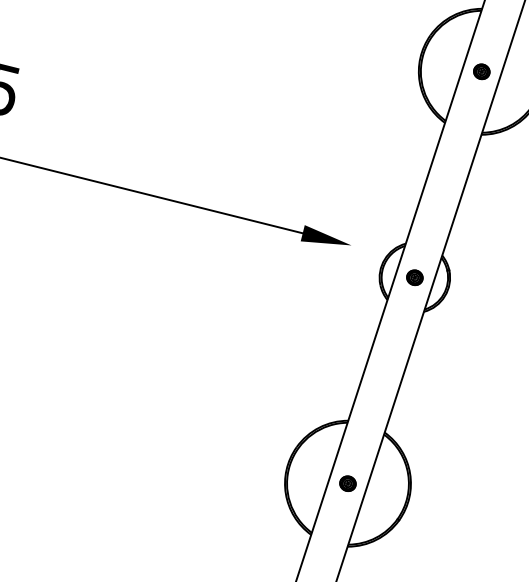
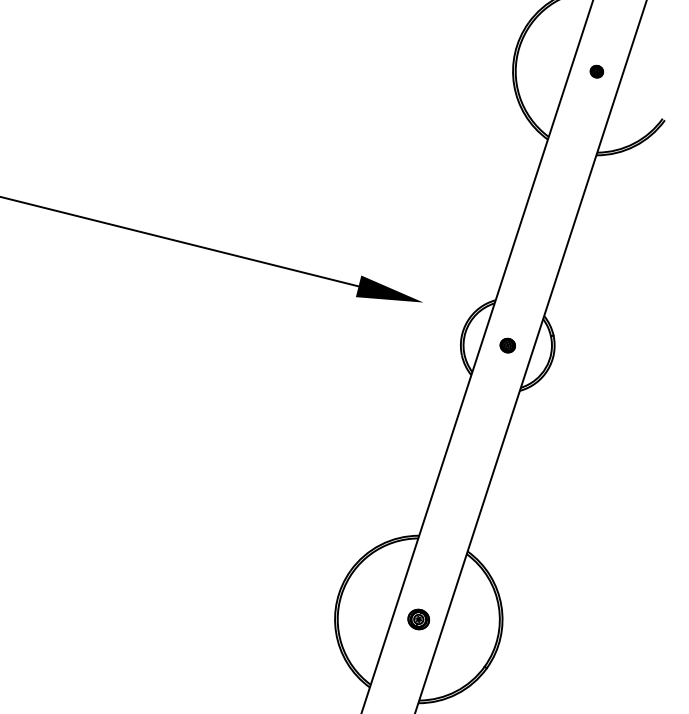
part: (481, 71) -> (596, 71), size x0.6
part: (414, 277) -> (507, 345), size x0.7

